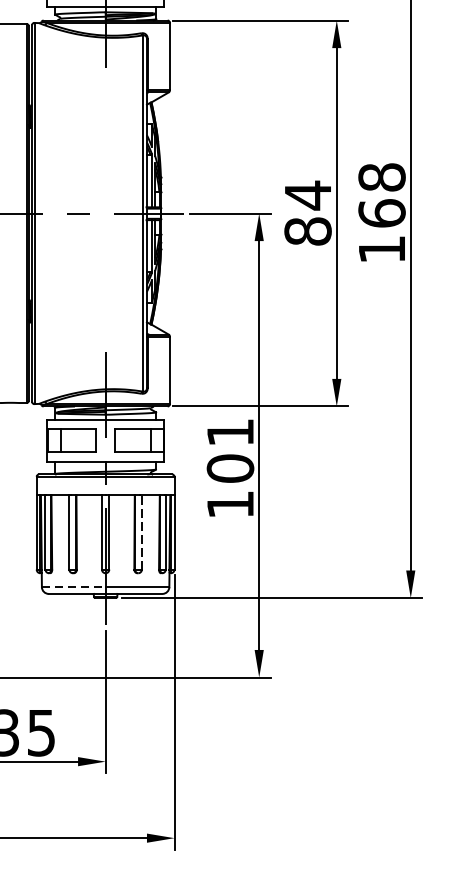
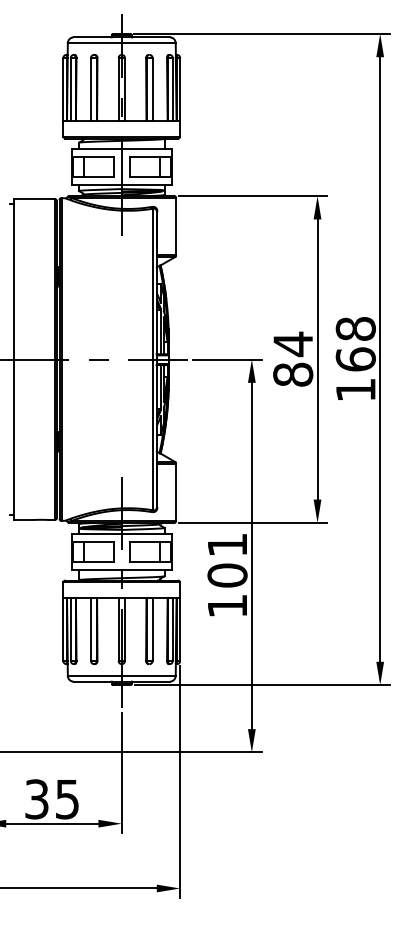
line: (141, 532) -> (152, 629), dashed -> solid
line: (73, 586) -> (94, 675), dashed -> solid

